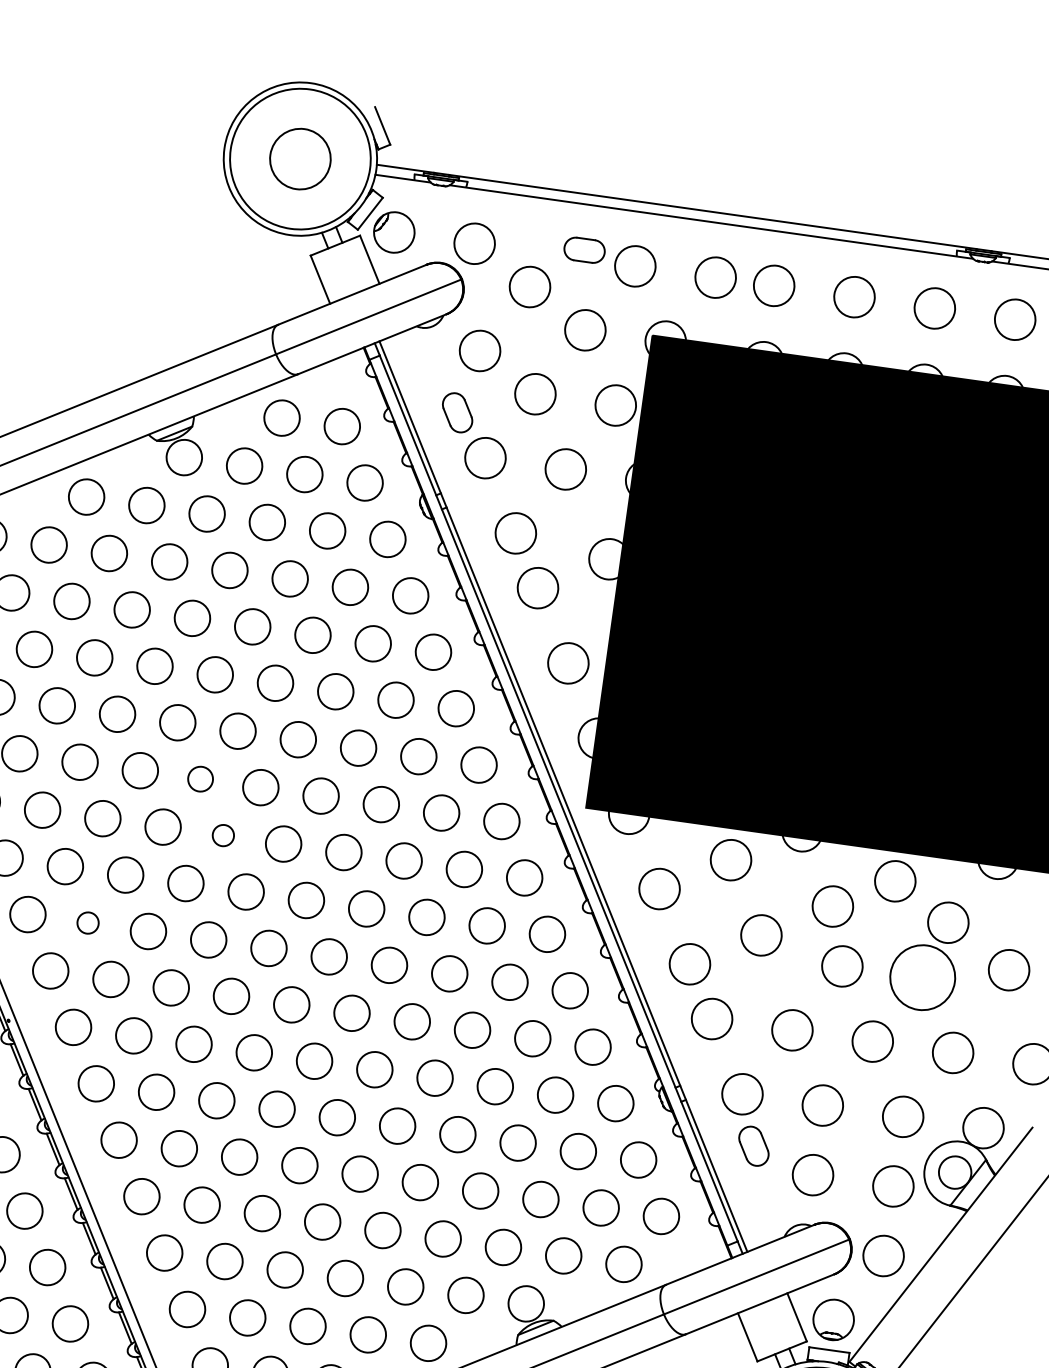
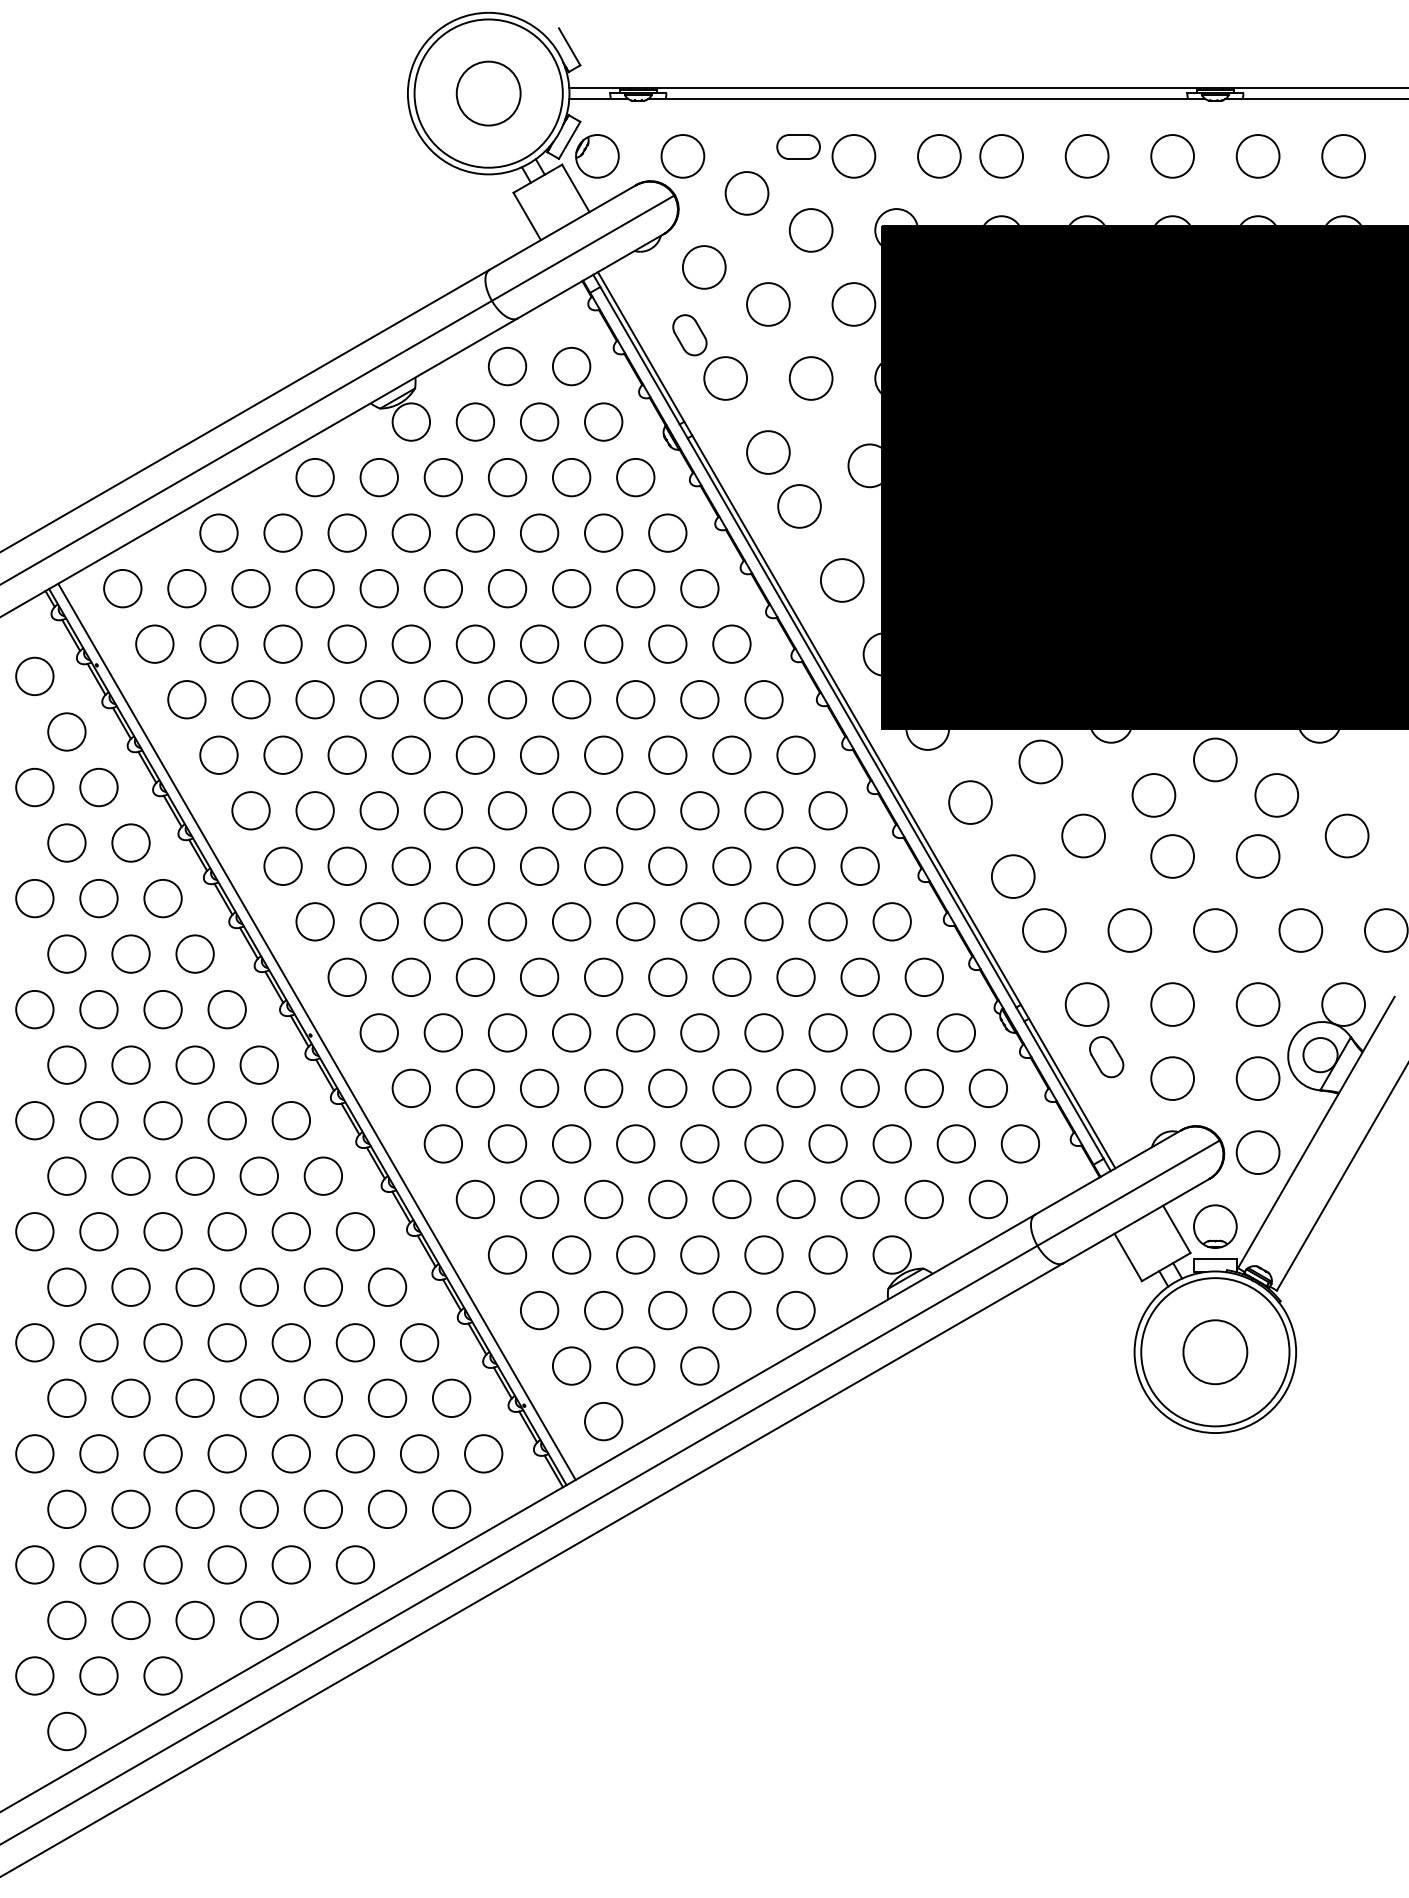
circle: (200, 778) -> (475, 754), size x1.43
circle: (223, 835) -> (507, 810), size x1.67
circle: (87, 922) -> (378, 921), size x1.67
circle: (922, 977) -> (1257, 856), size x0.62

